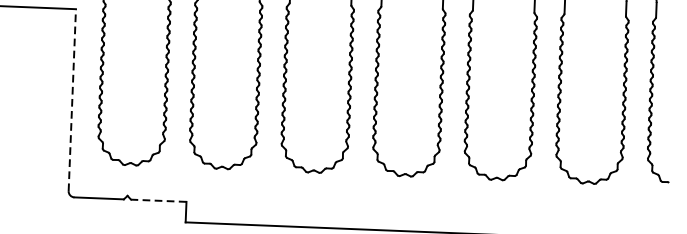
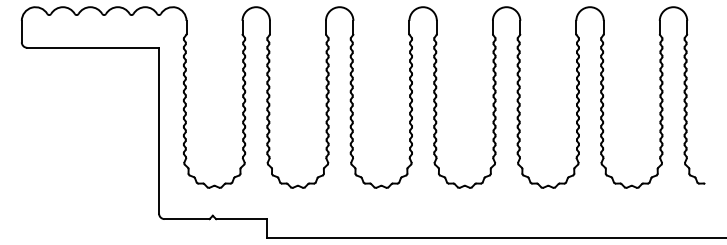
line: (72, 99) -> (159, 130), dashed -> solid
line: (157, 201) -> (240, 219), dashed -> solid

